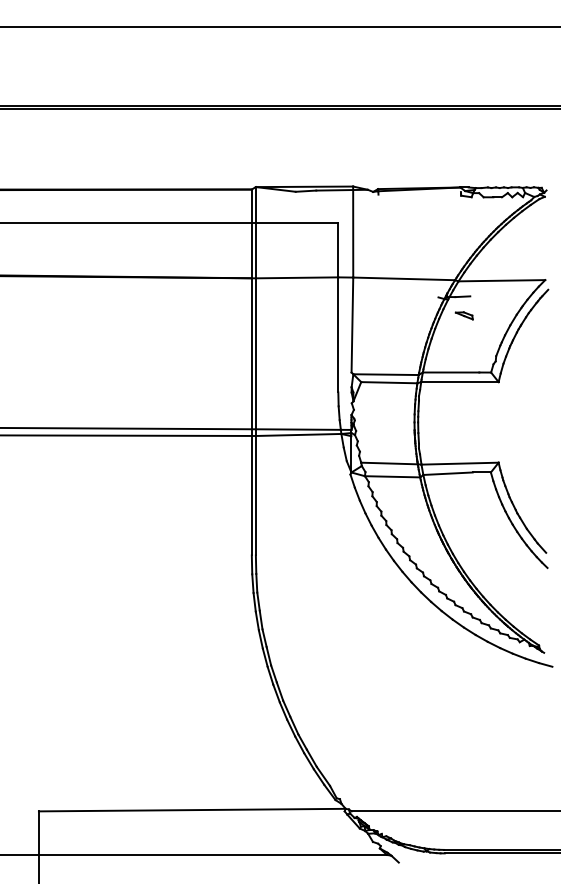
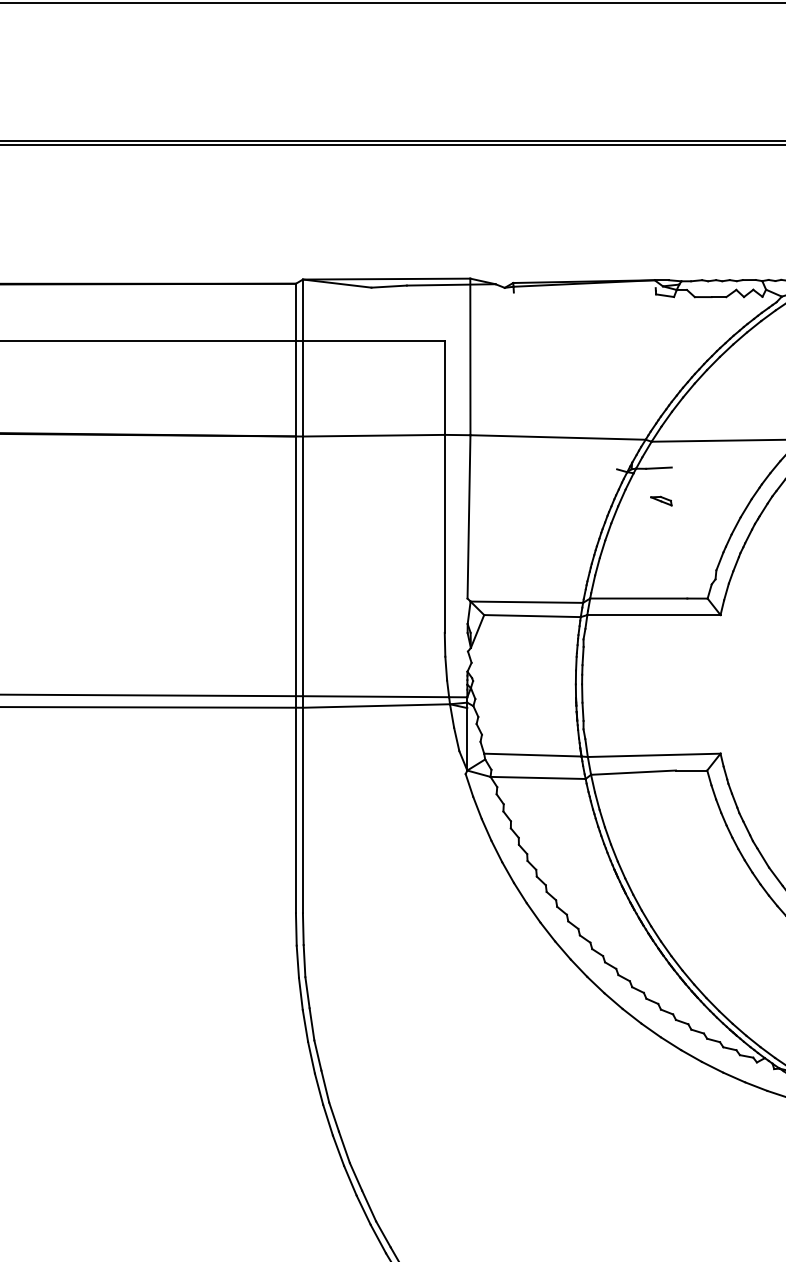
part: (463, 315) -> (660, 500), size x0.7

